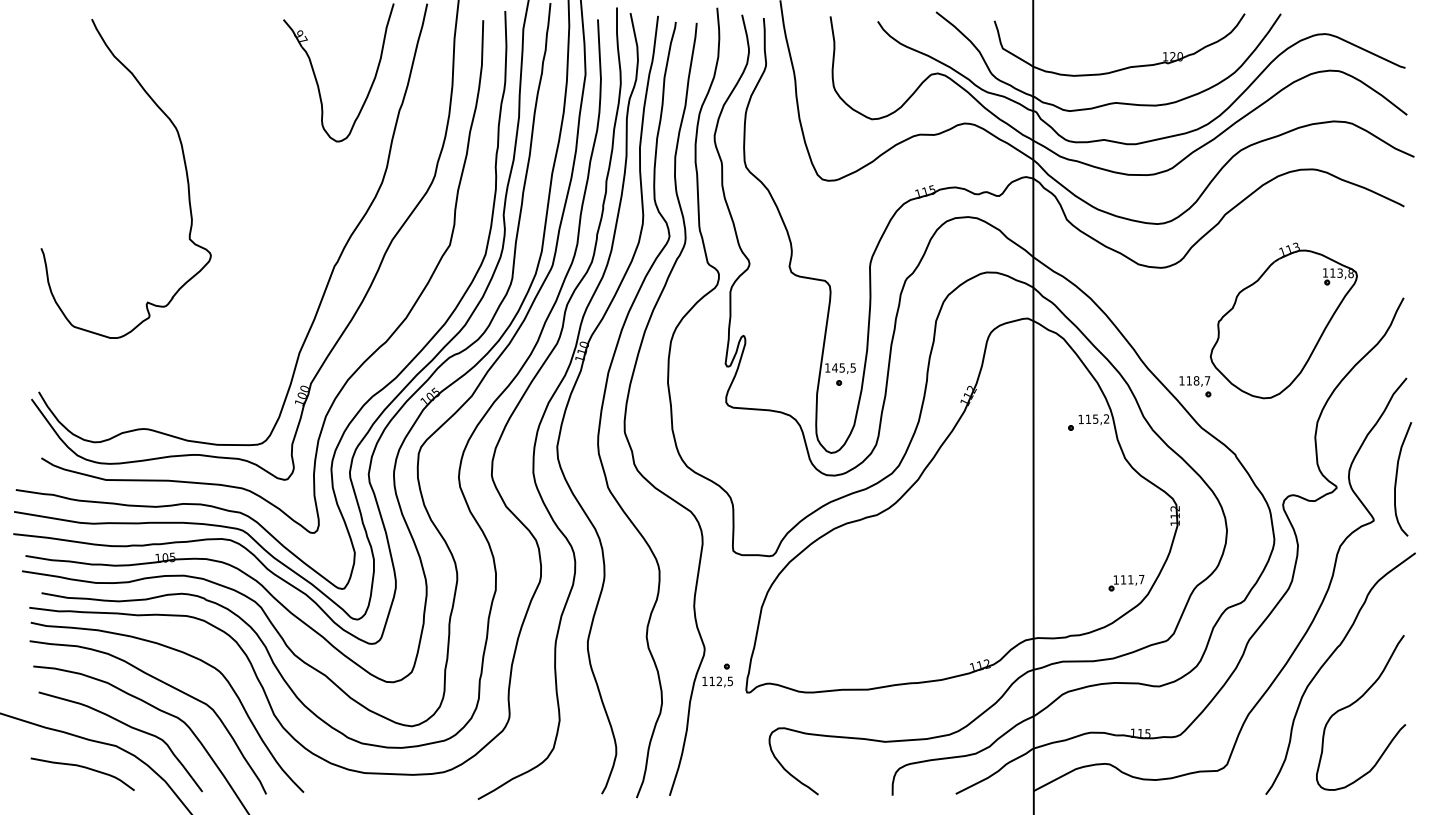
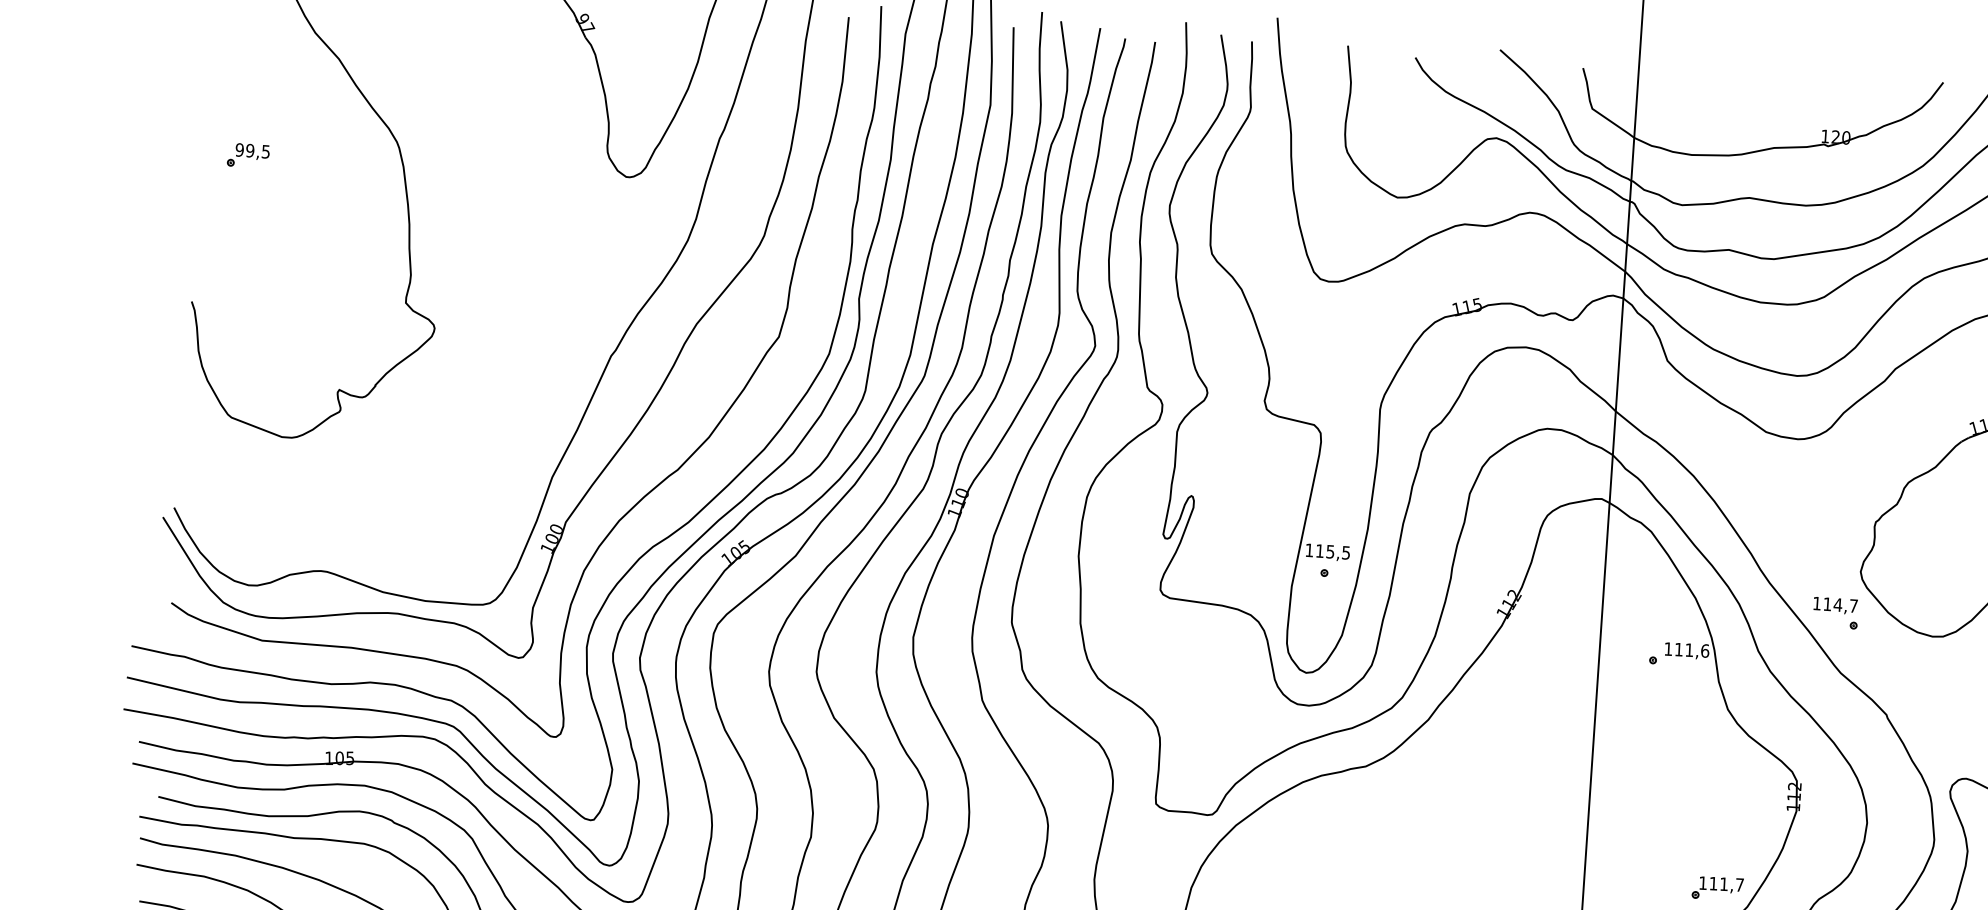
part: (73, 144) -> (248, 155), added
text: (834, 367) -> (1319, 550), 145,5 -> 115,5
text: (1196, 380) -> (1837, 604), 118,7 -> 114,7
text: (1101, 418) -> (1697, 649), 115,2 -> 111,6

